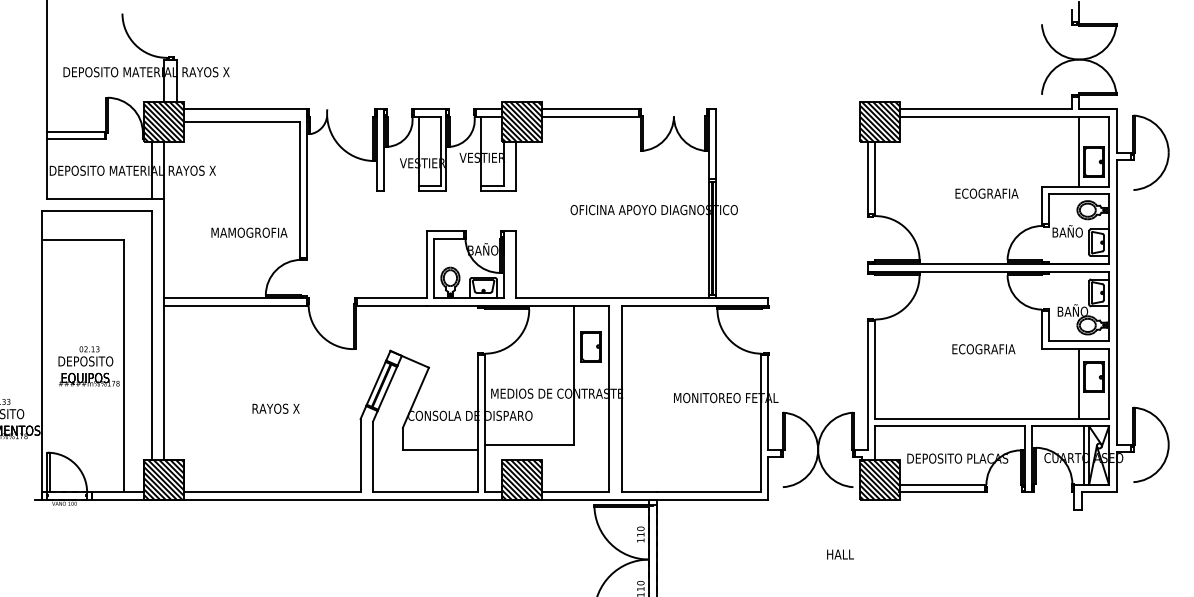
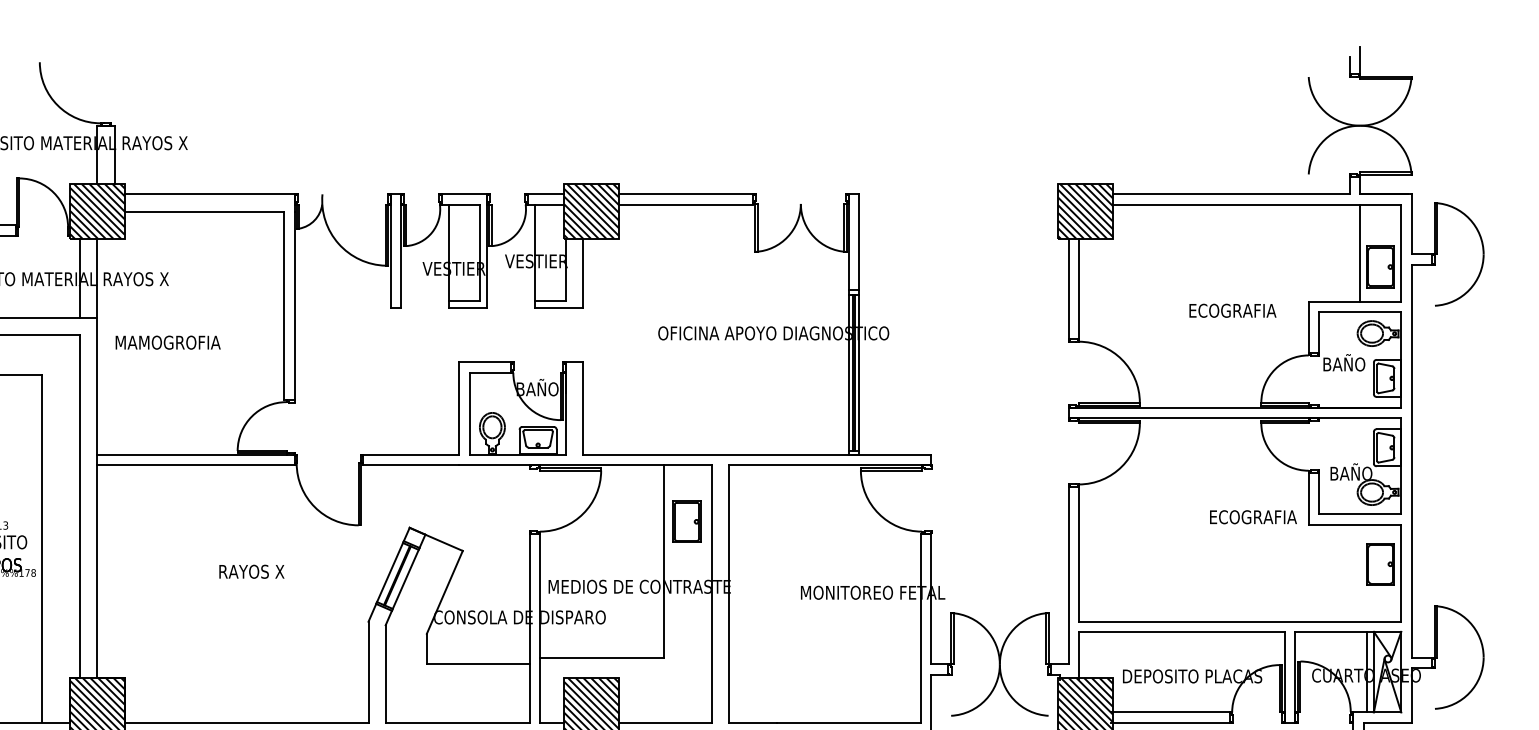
text: (249, 232) -> (168, 342), moved
text: (983, 349) -> (1252, 517), moved
line: (1079, 383) -> (1360, 572), removed
text: (275, 408) -> (251, 571), moved

